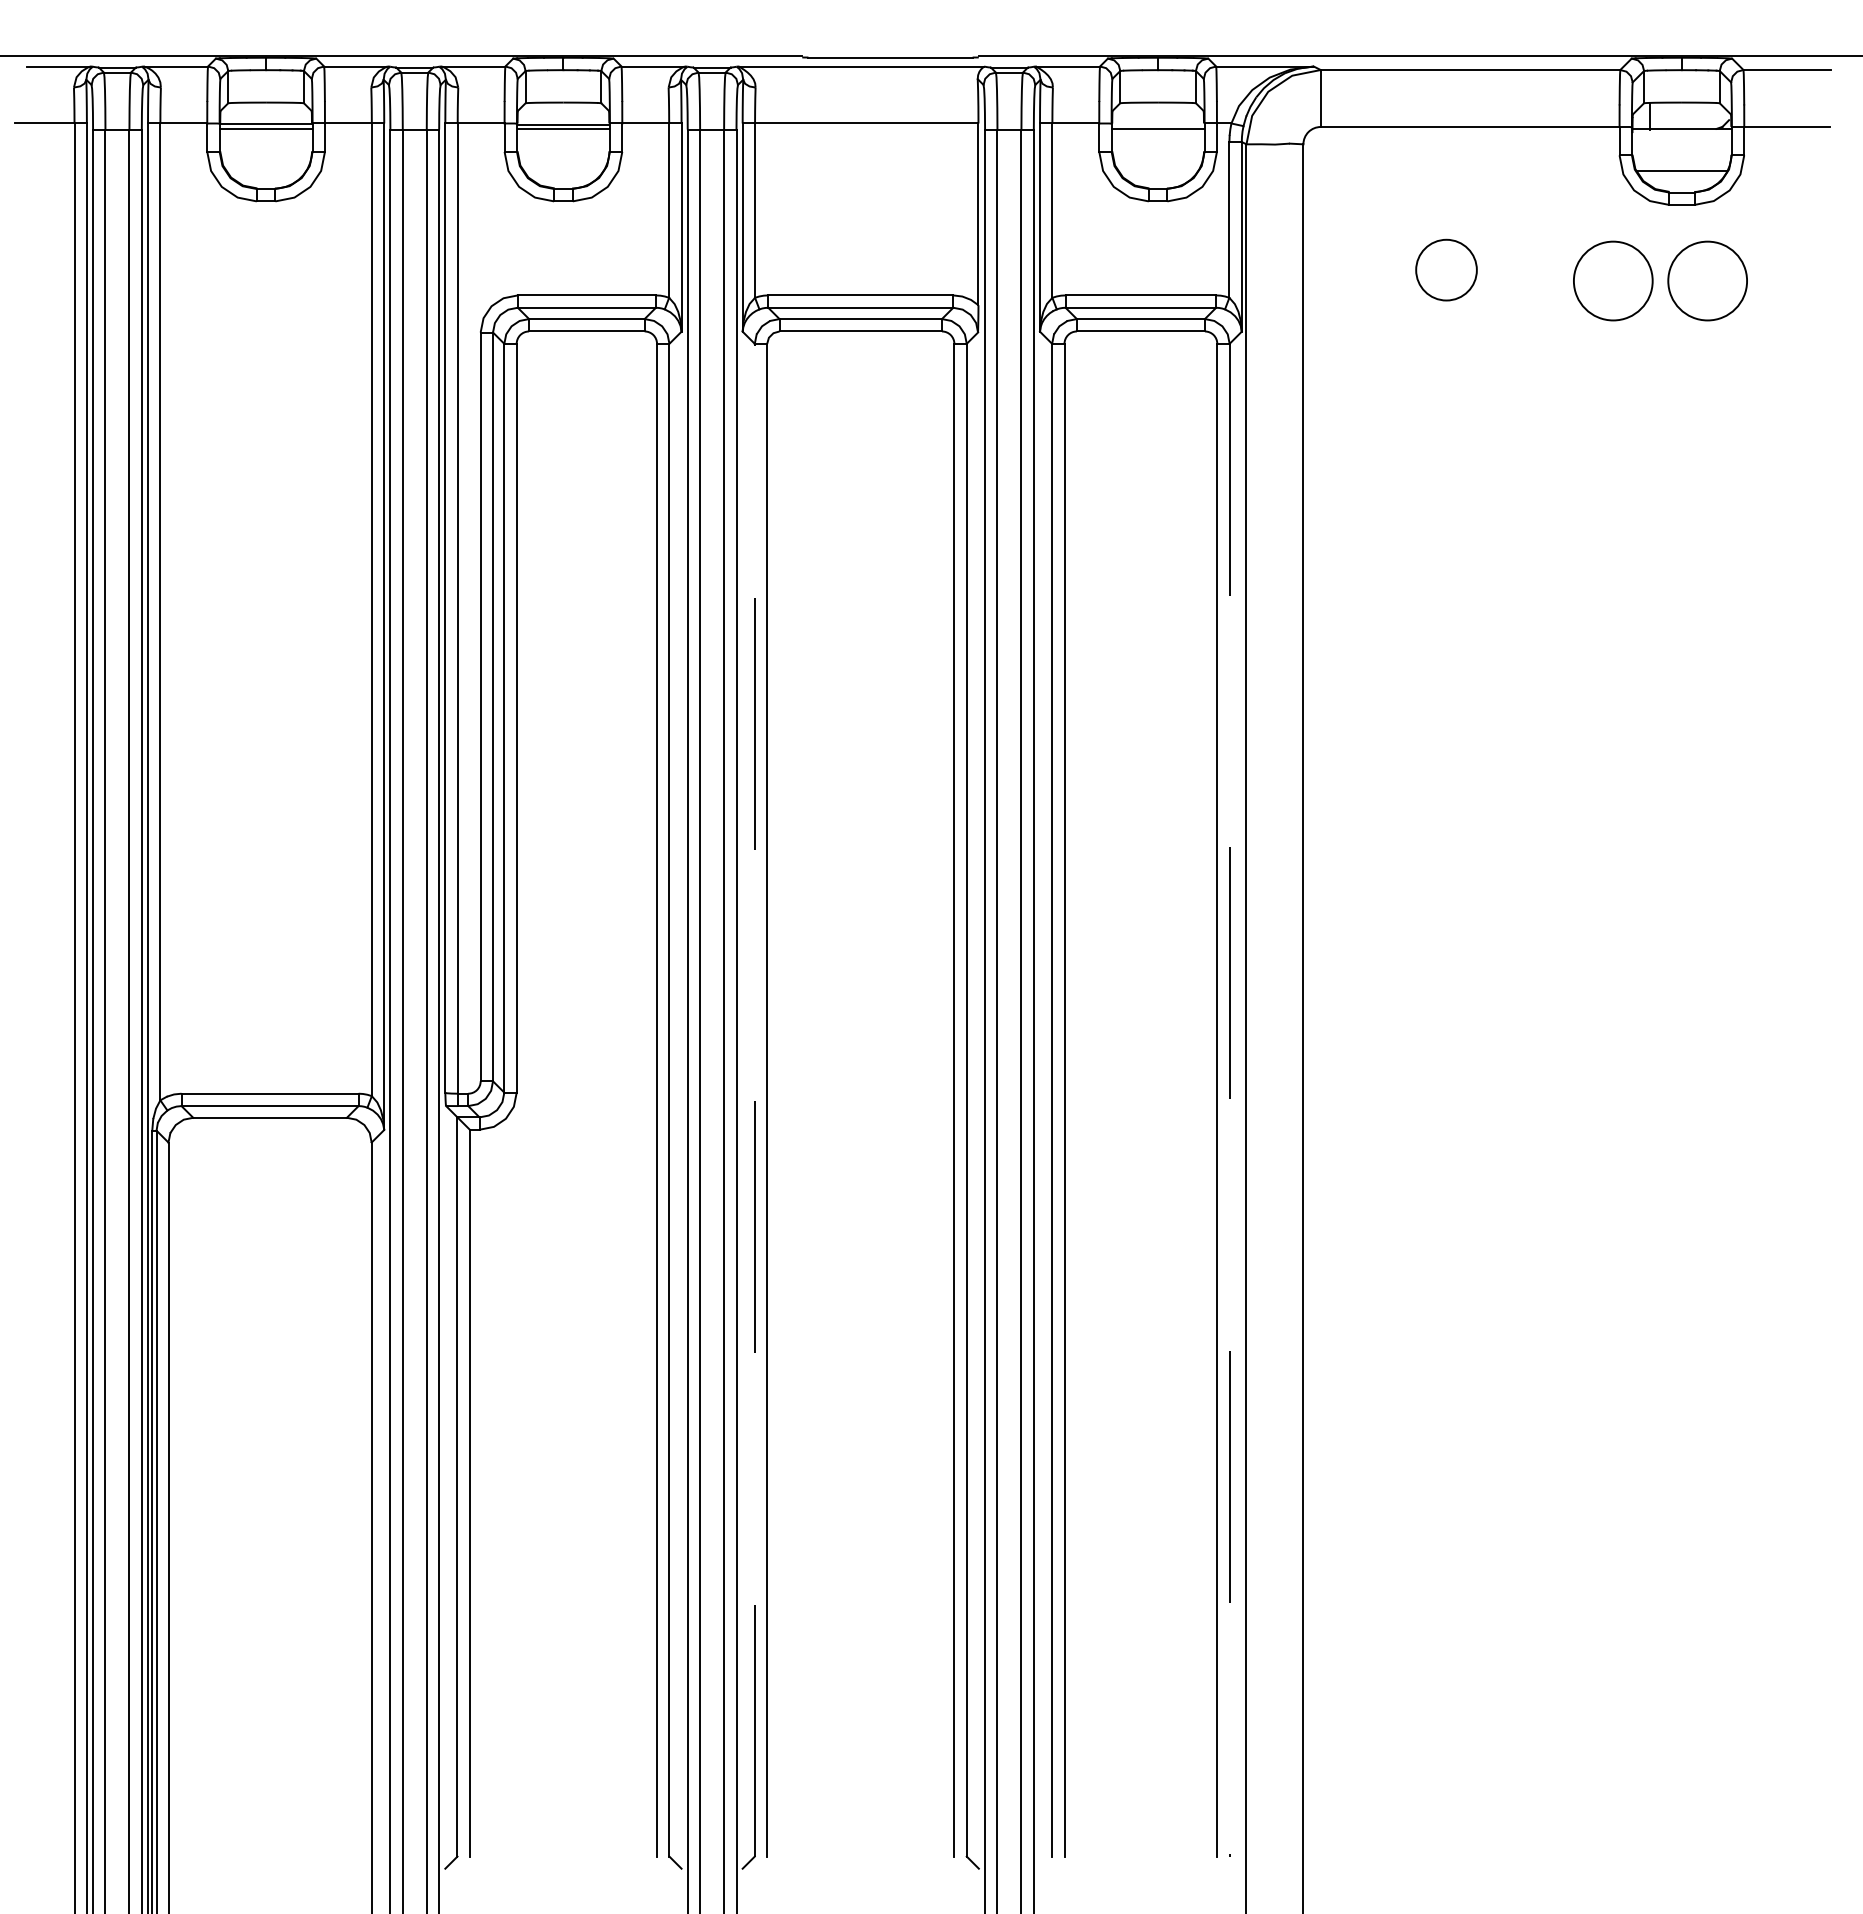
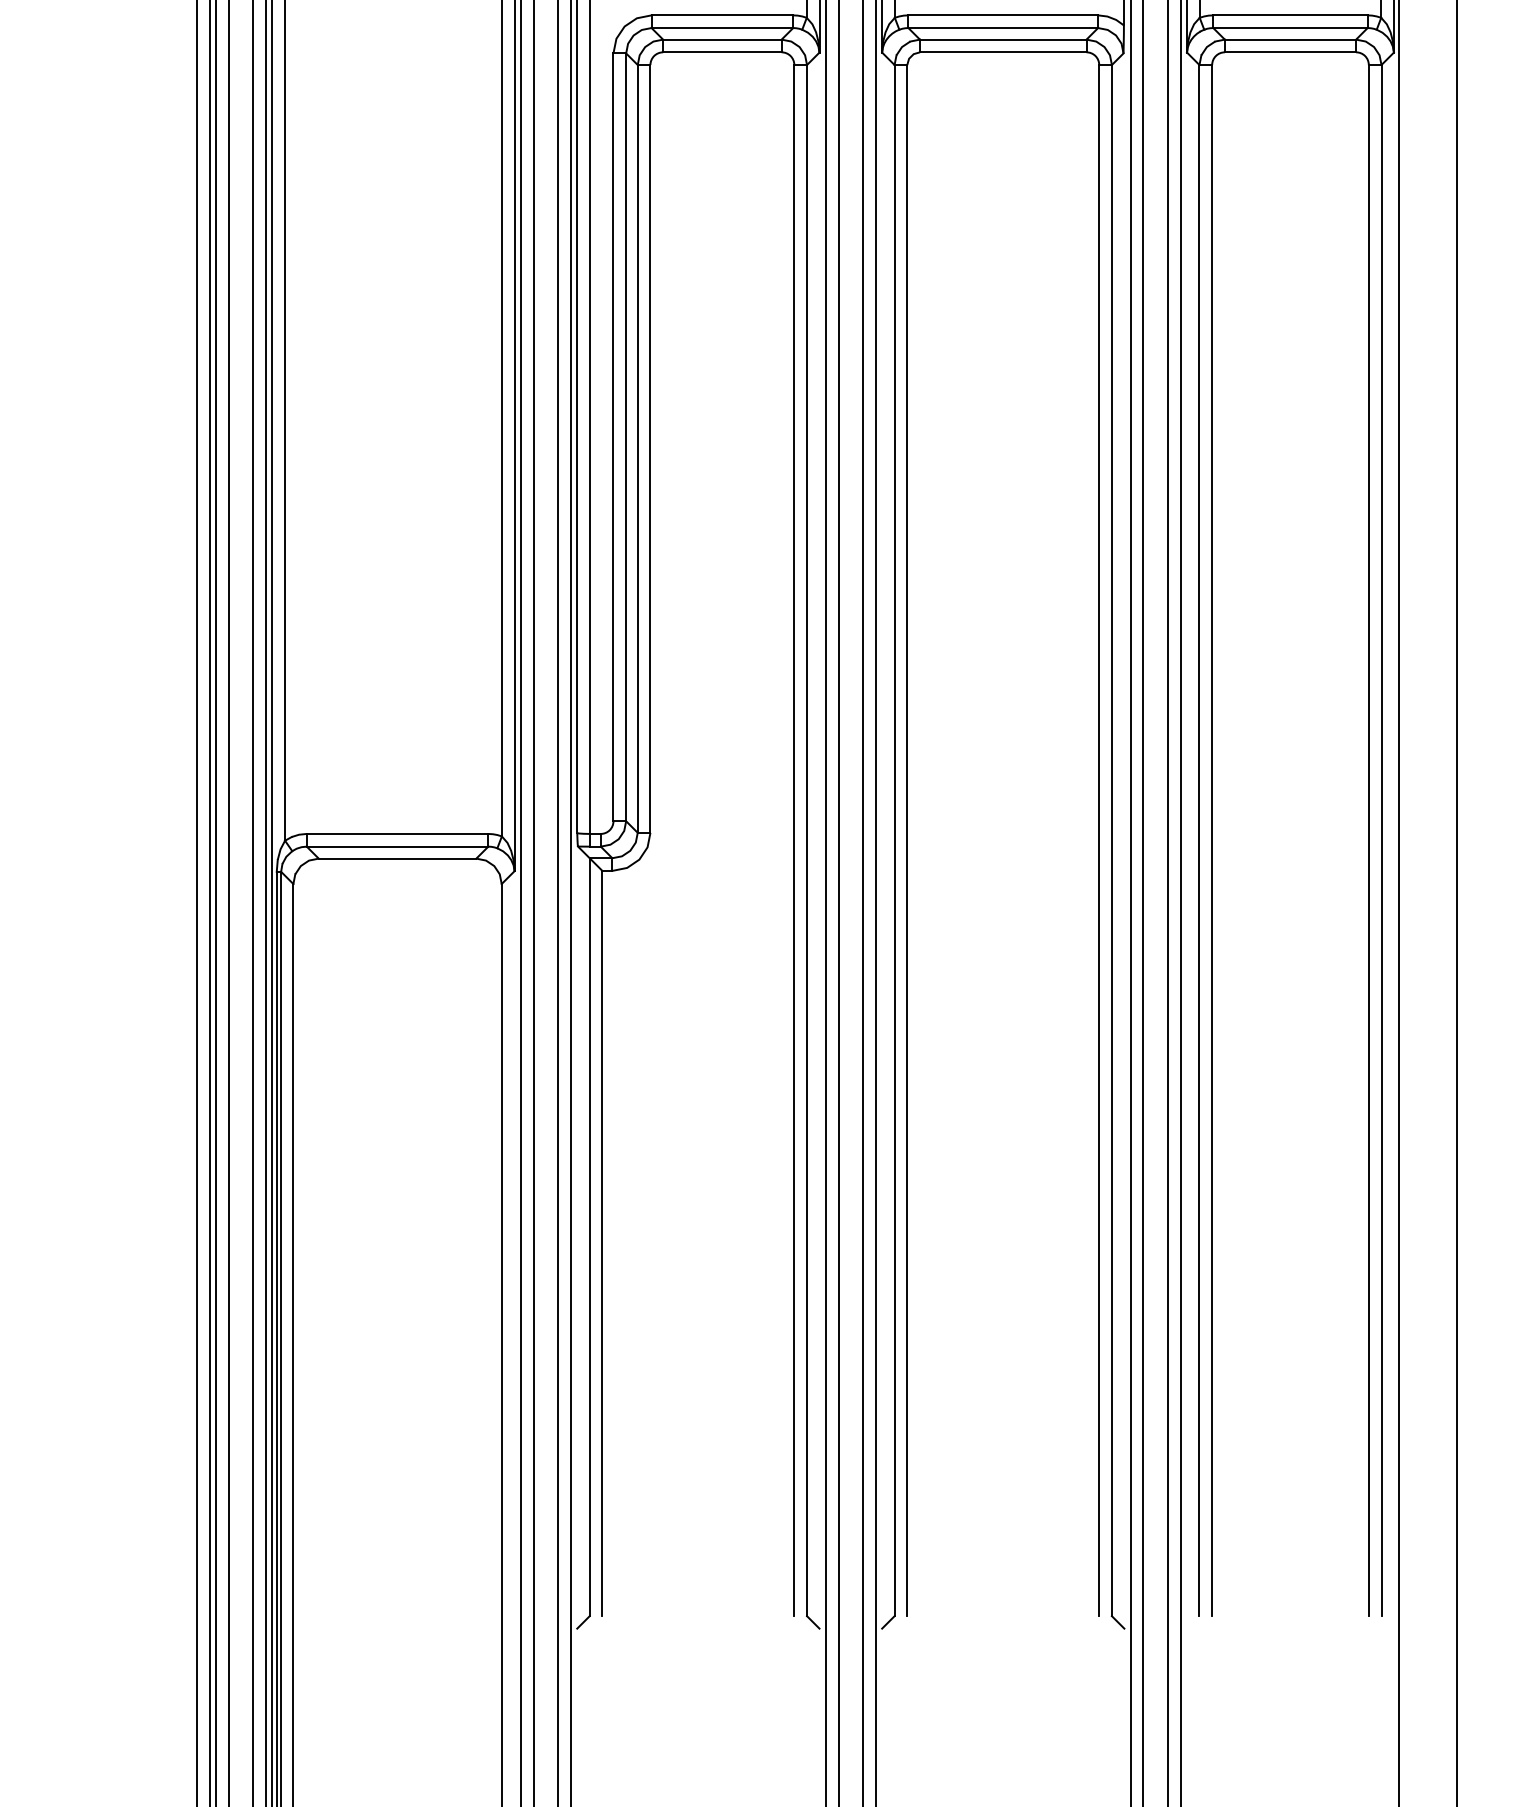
line: (754, 1099) -> (894, 839), dashed -> solid
line: (1229, 1100) -> (1381, 840), dashed -> solid

